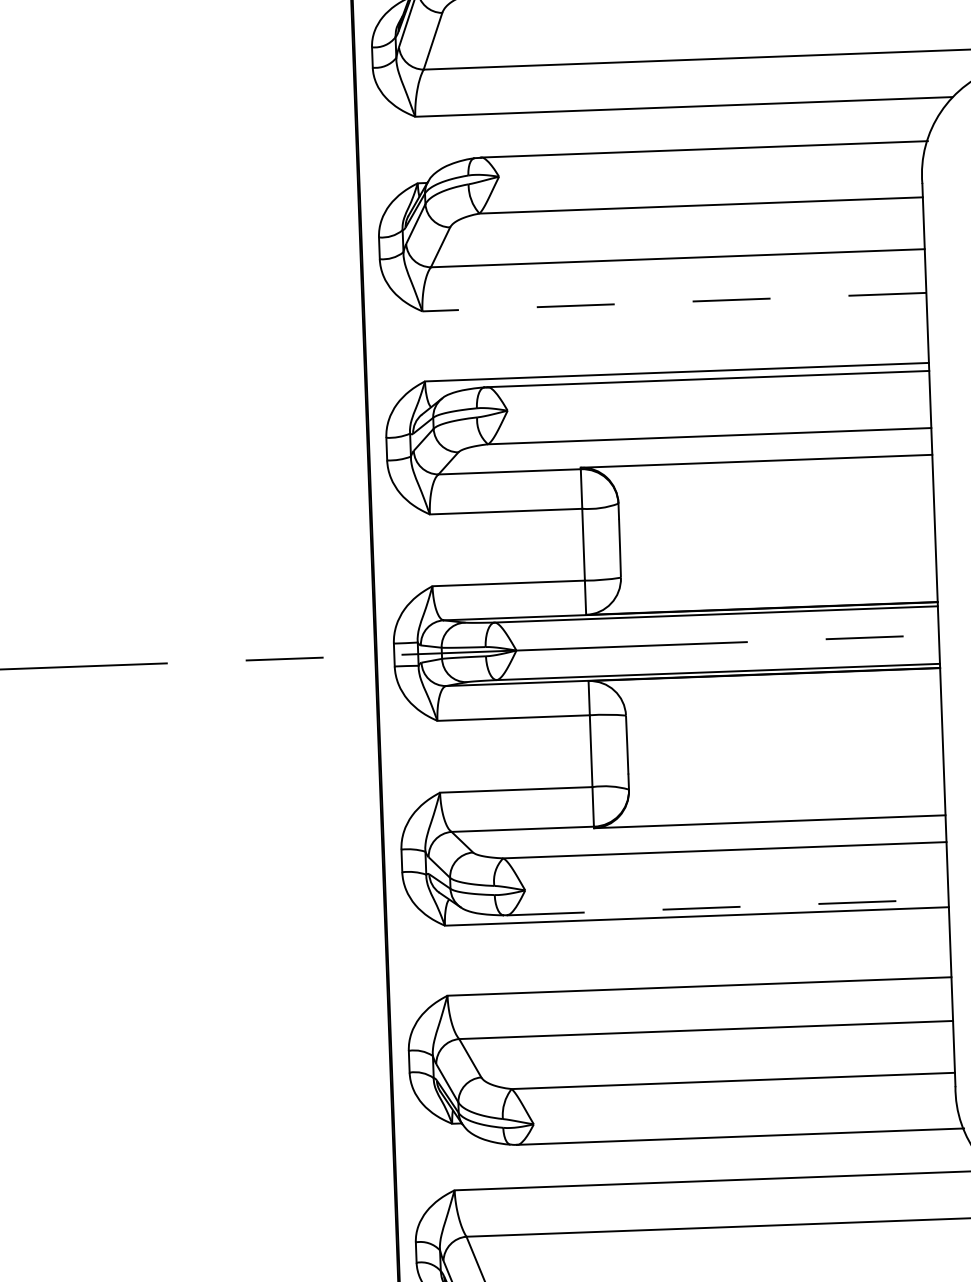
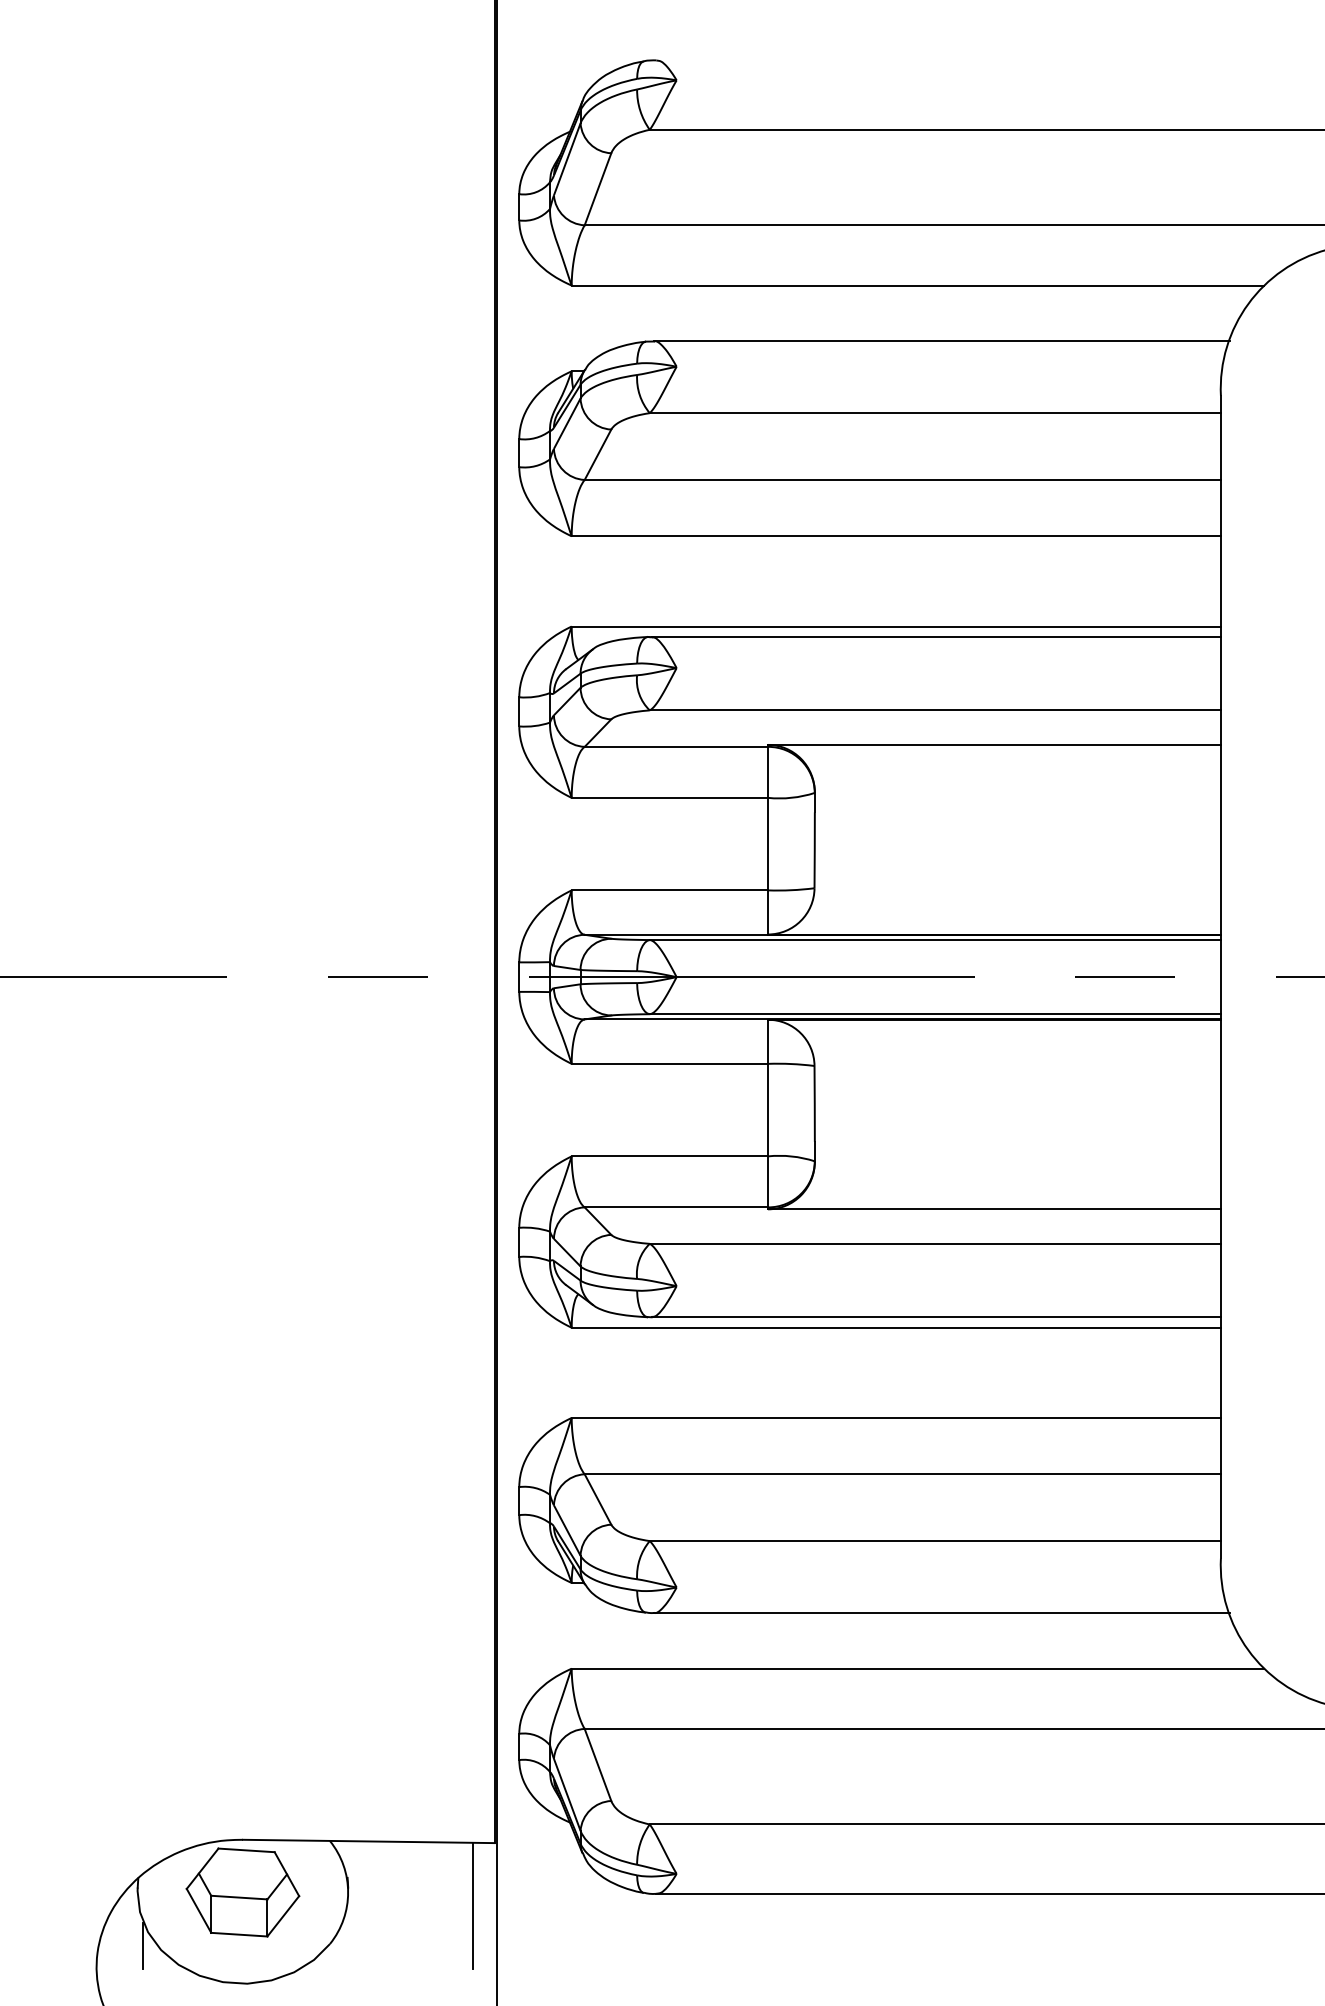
line: (674, 302) -> (896, 536), dashed -> solid
line: (727, 907) -> (936, 1317), dashed -> solid

